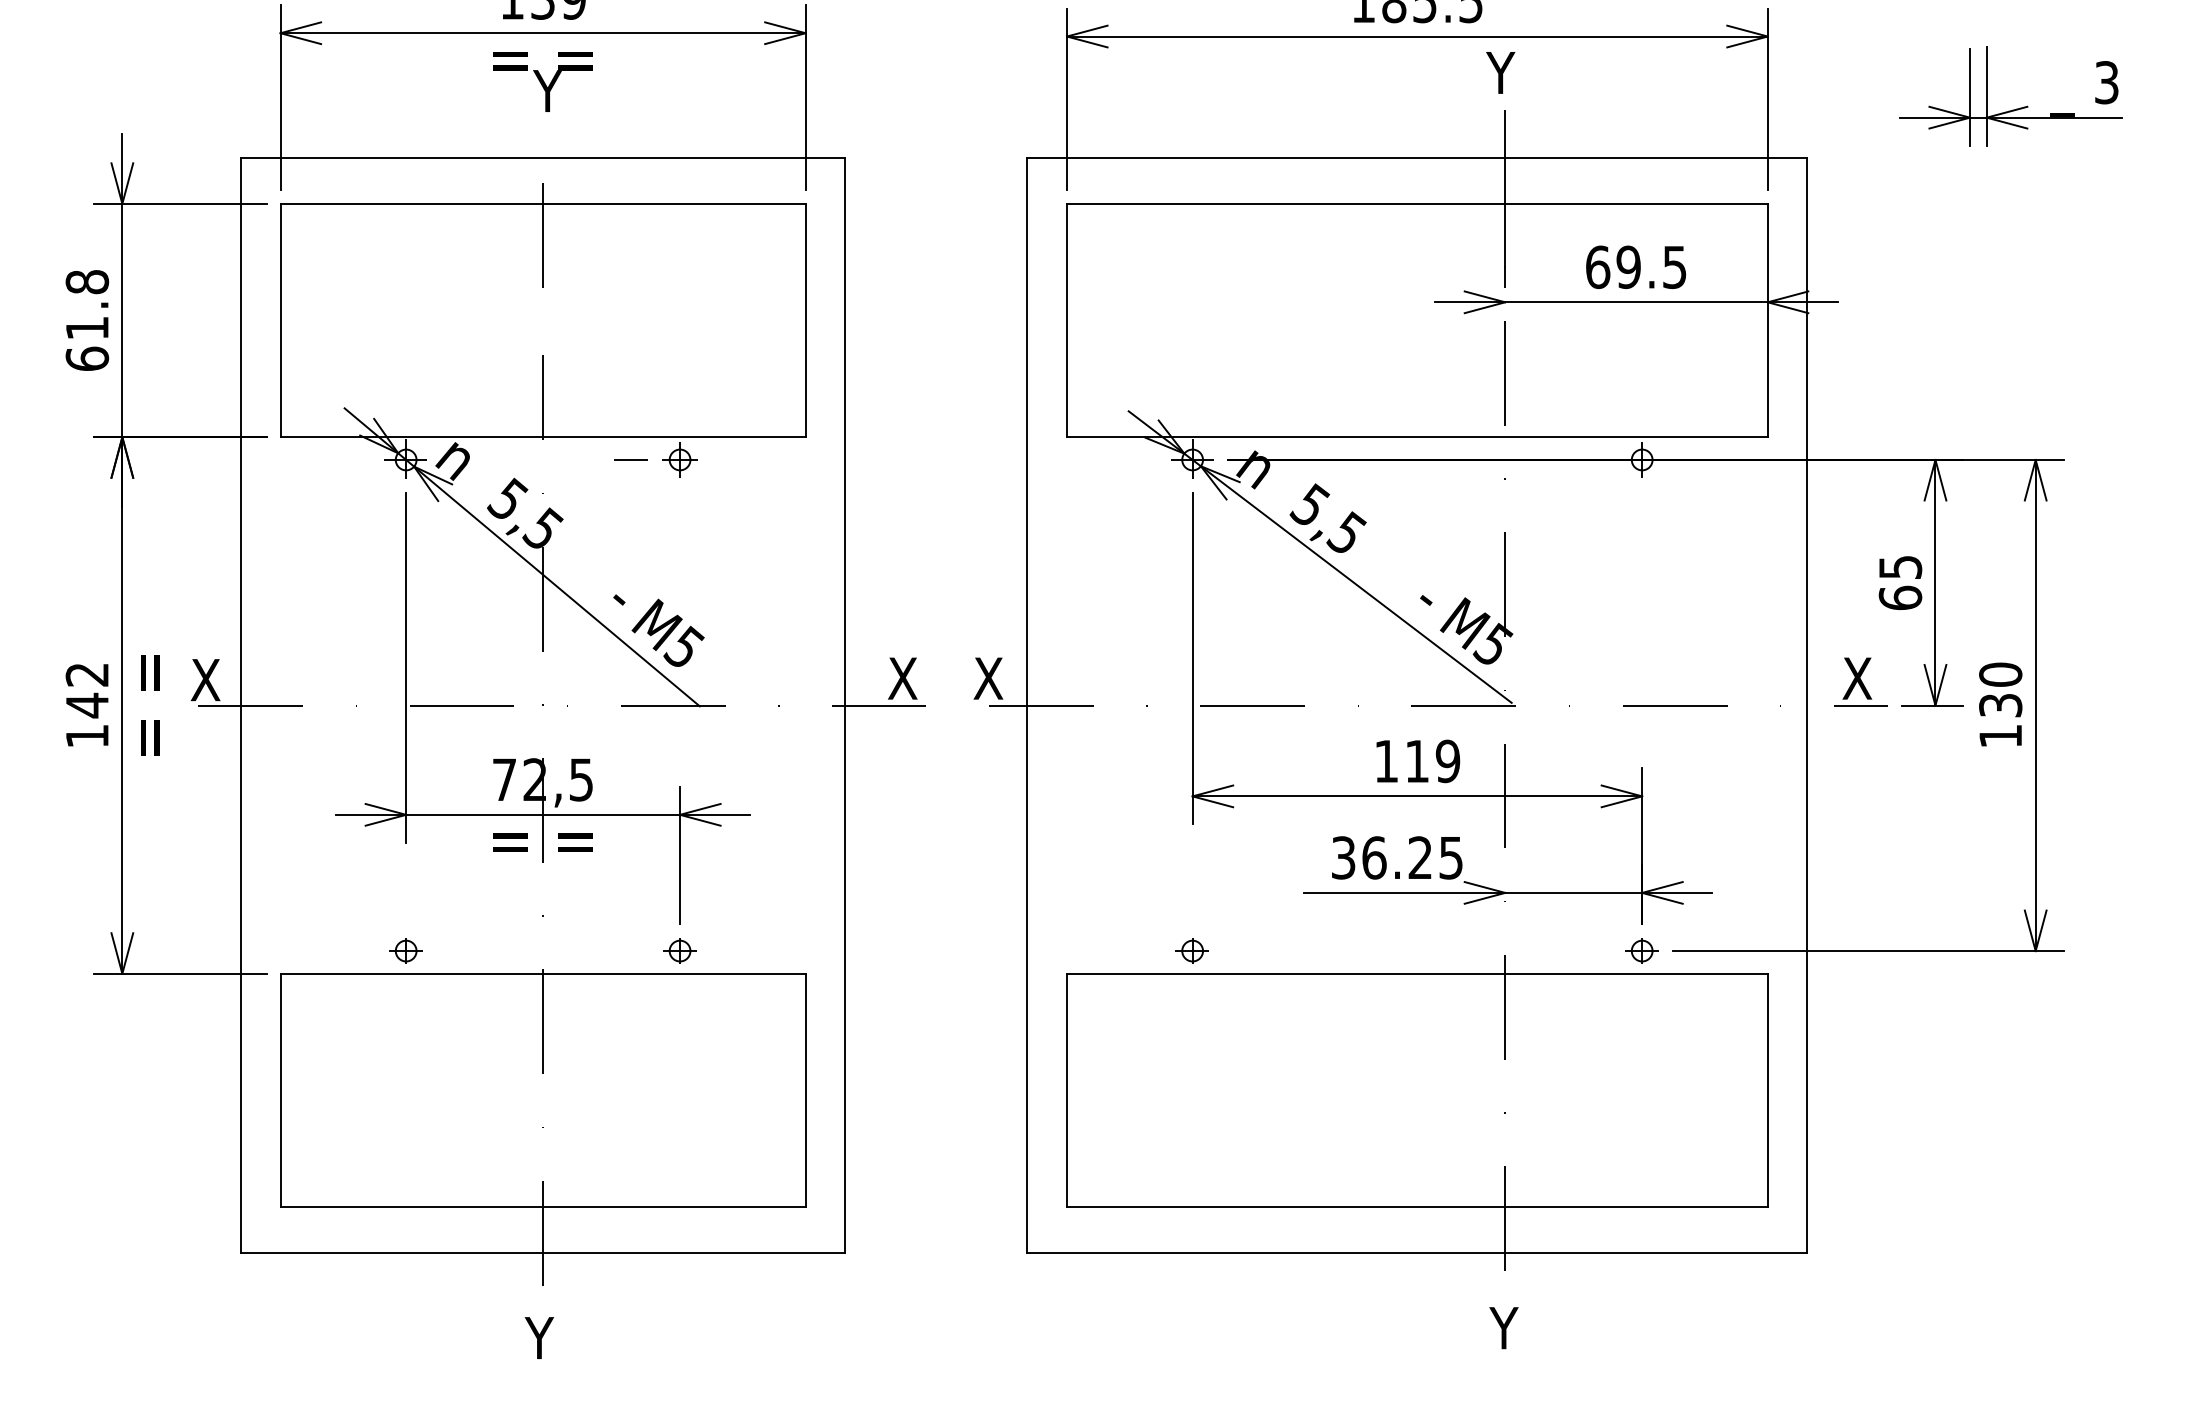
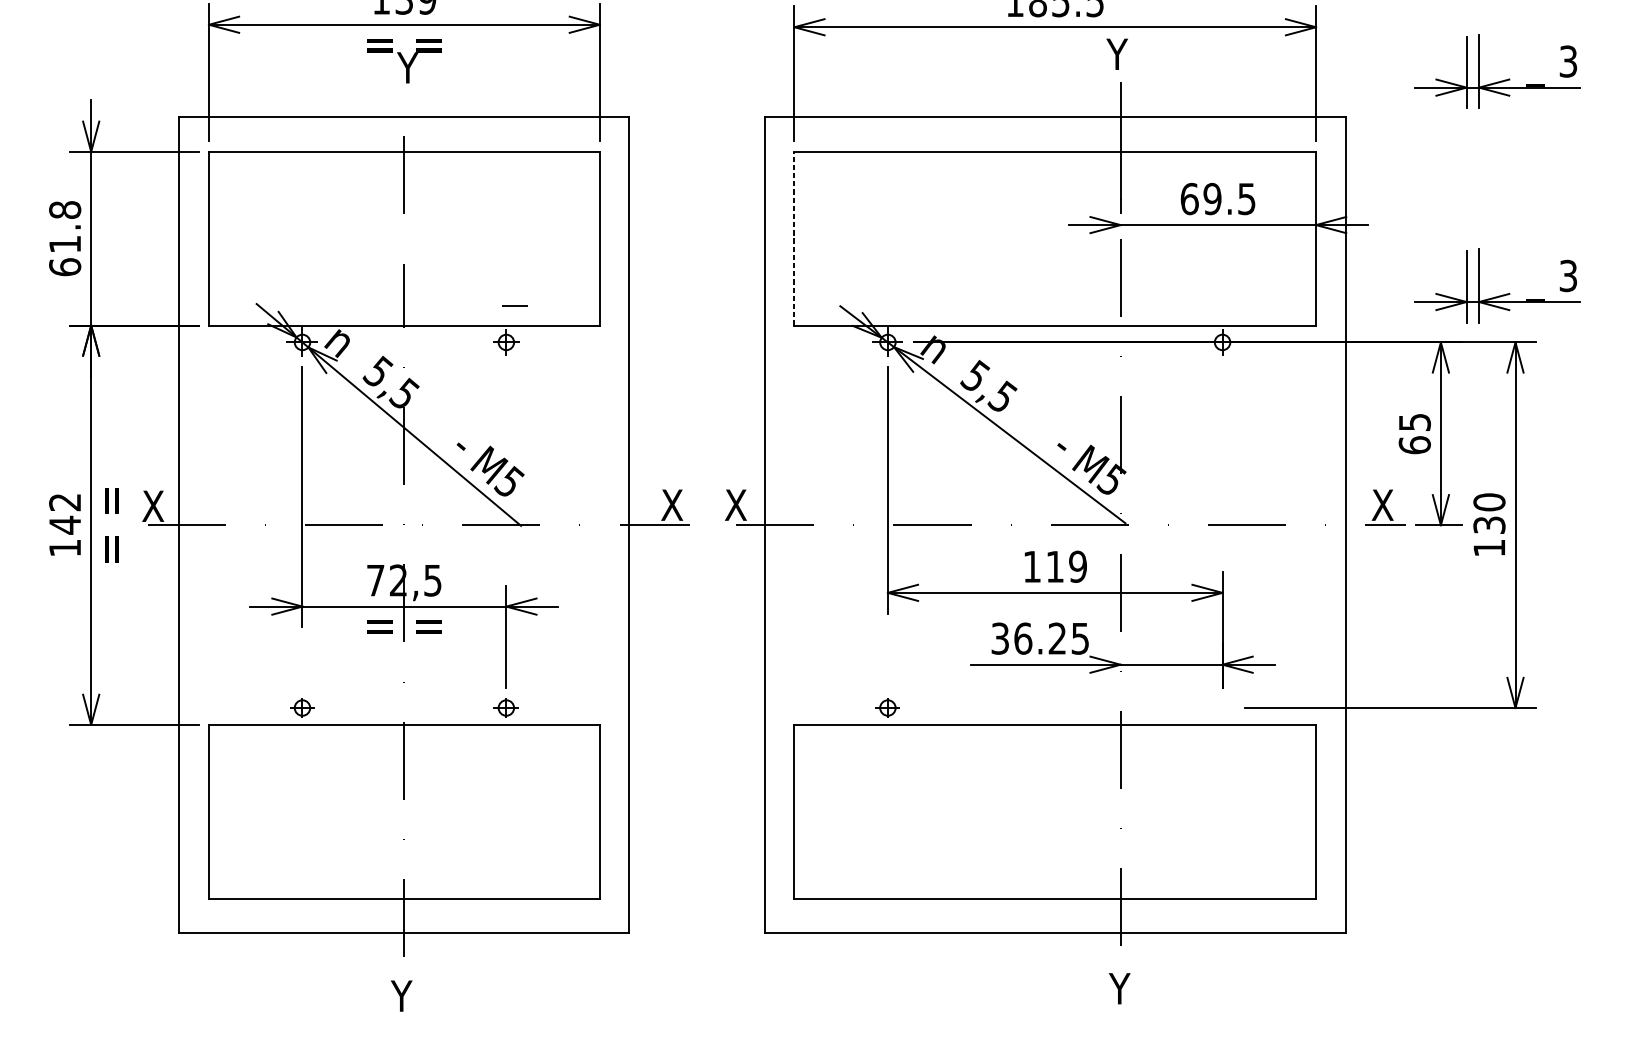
line: (1067, 320) -> (794, 238), solid -> dashed
part: (2012, 397) -> (1498, 295), added
line: (630, 459) -> (514, 305), moved
part: (1641, 950) -> (1222, 707), removed

